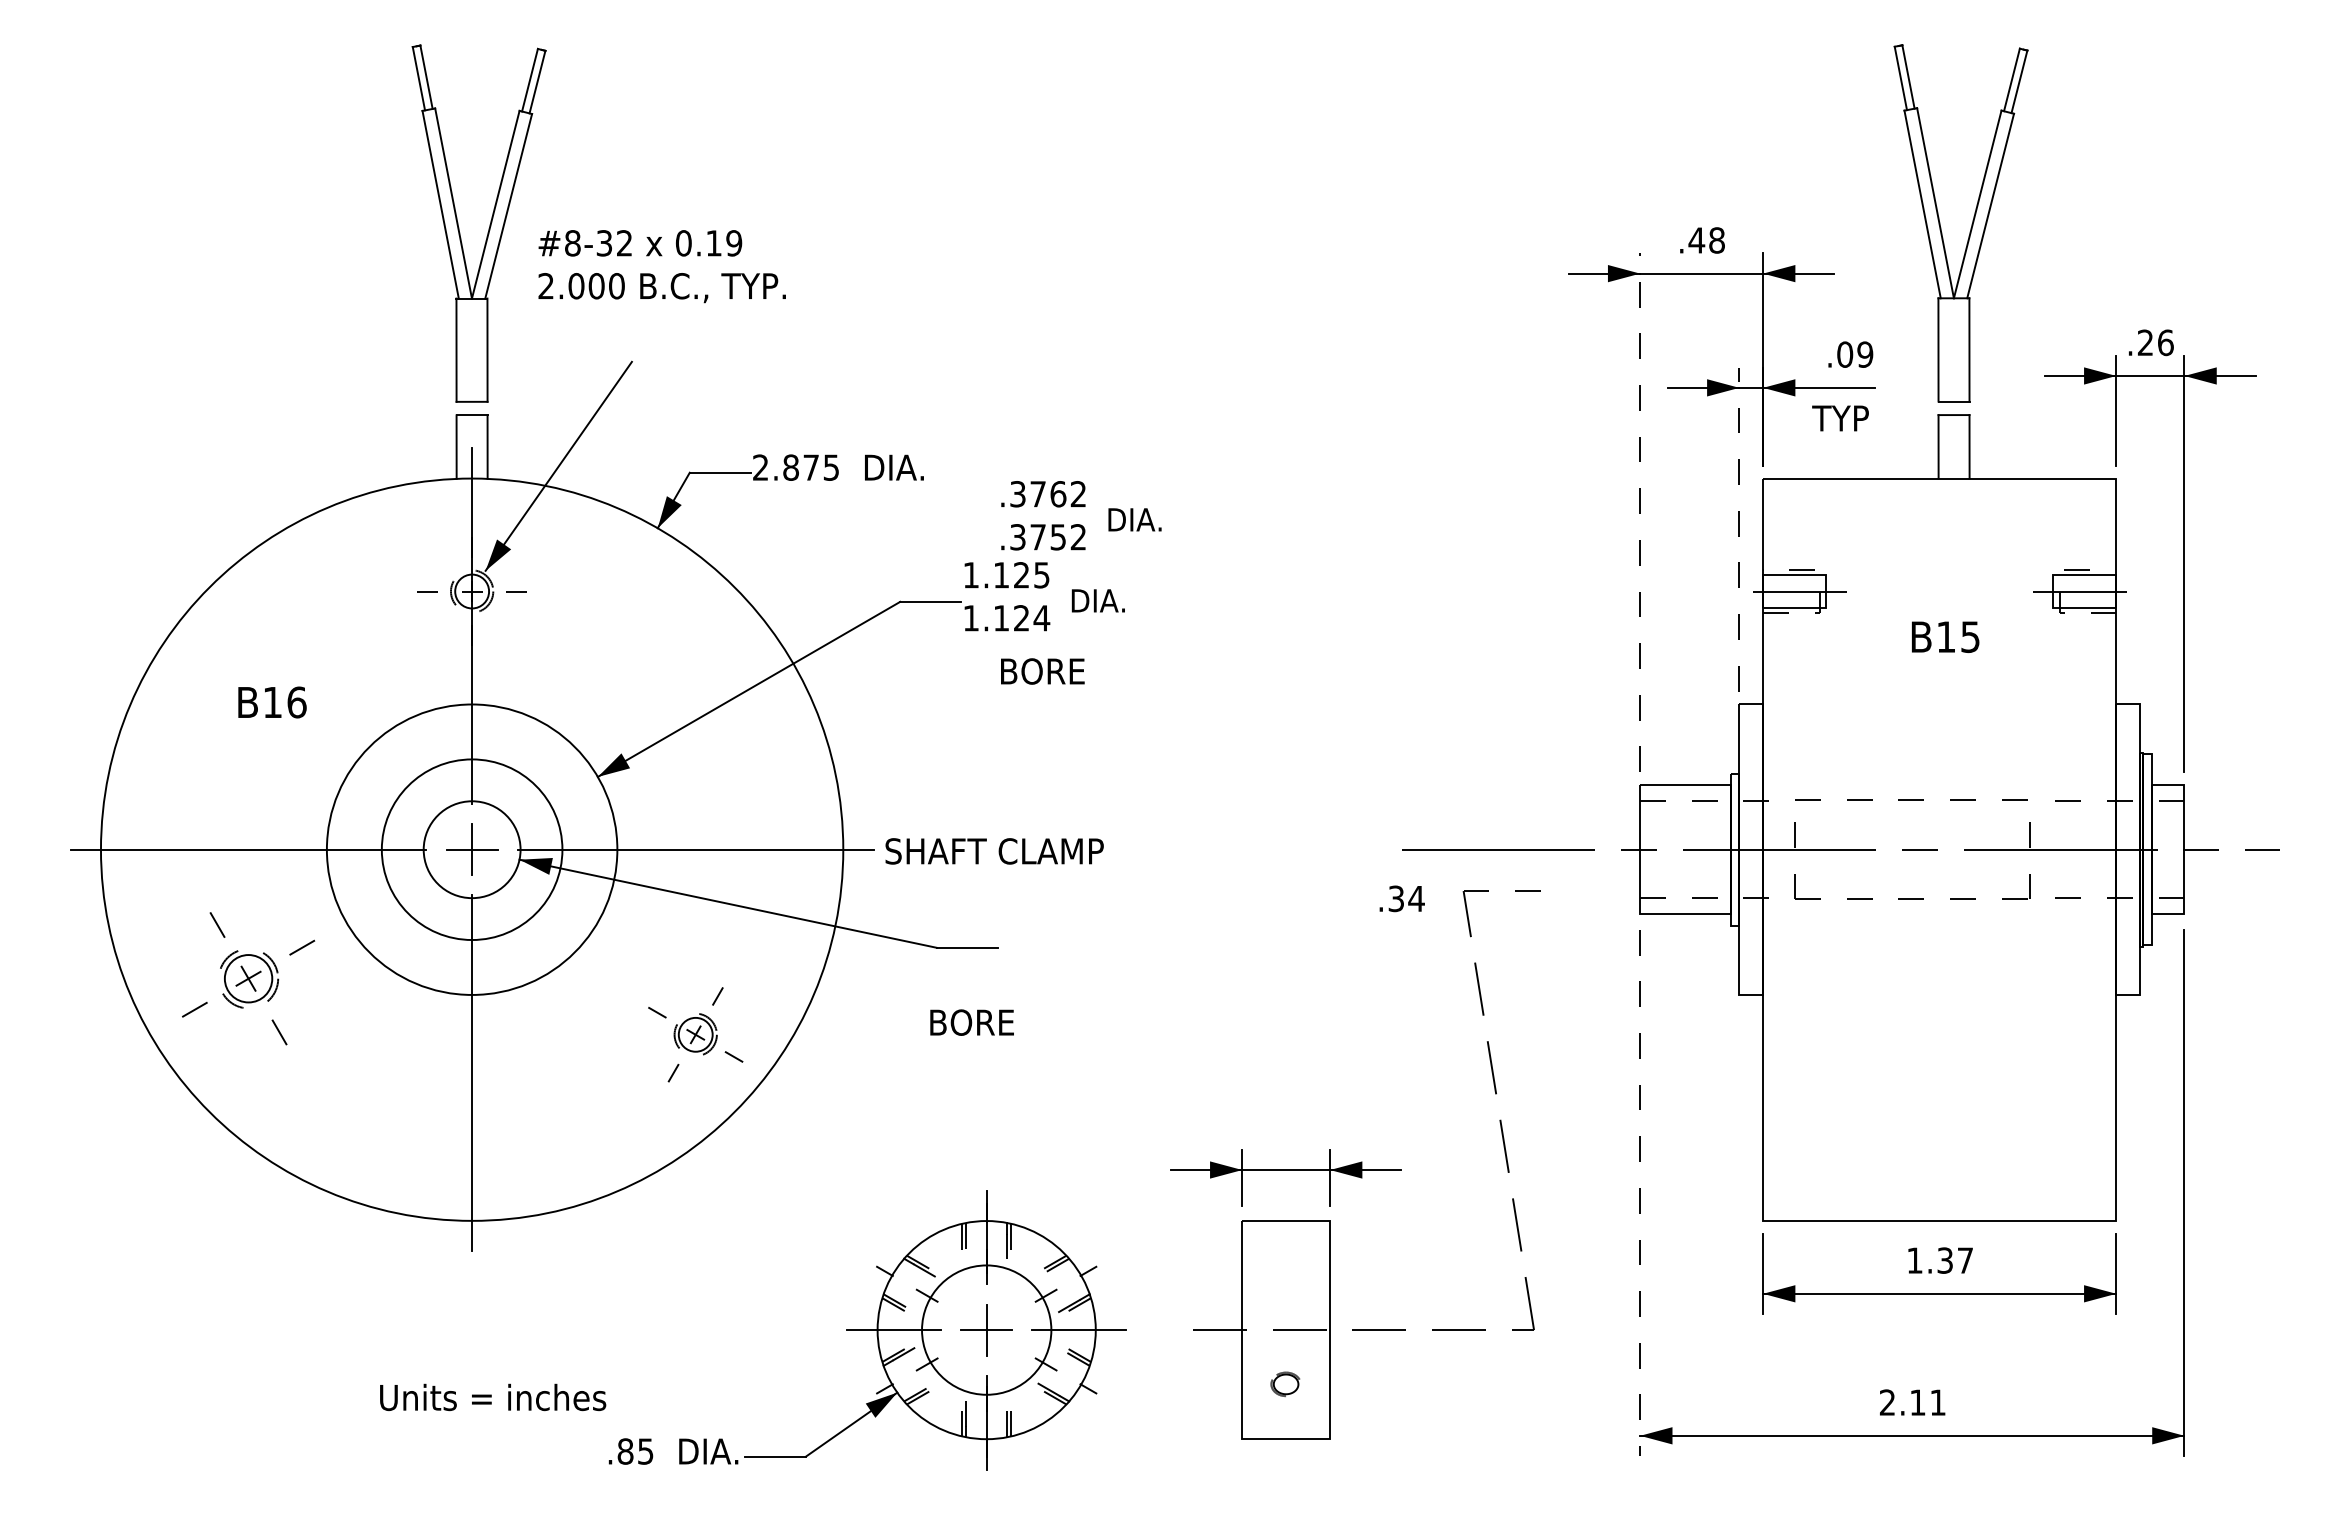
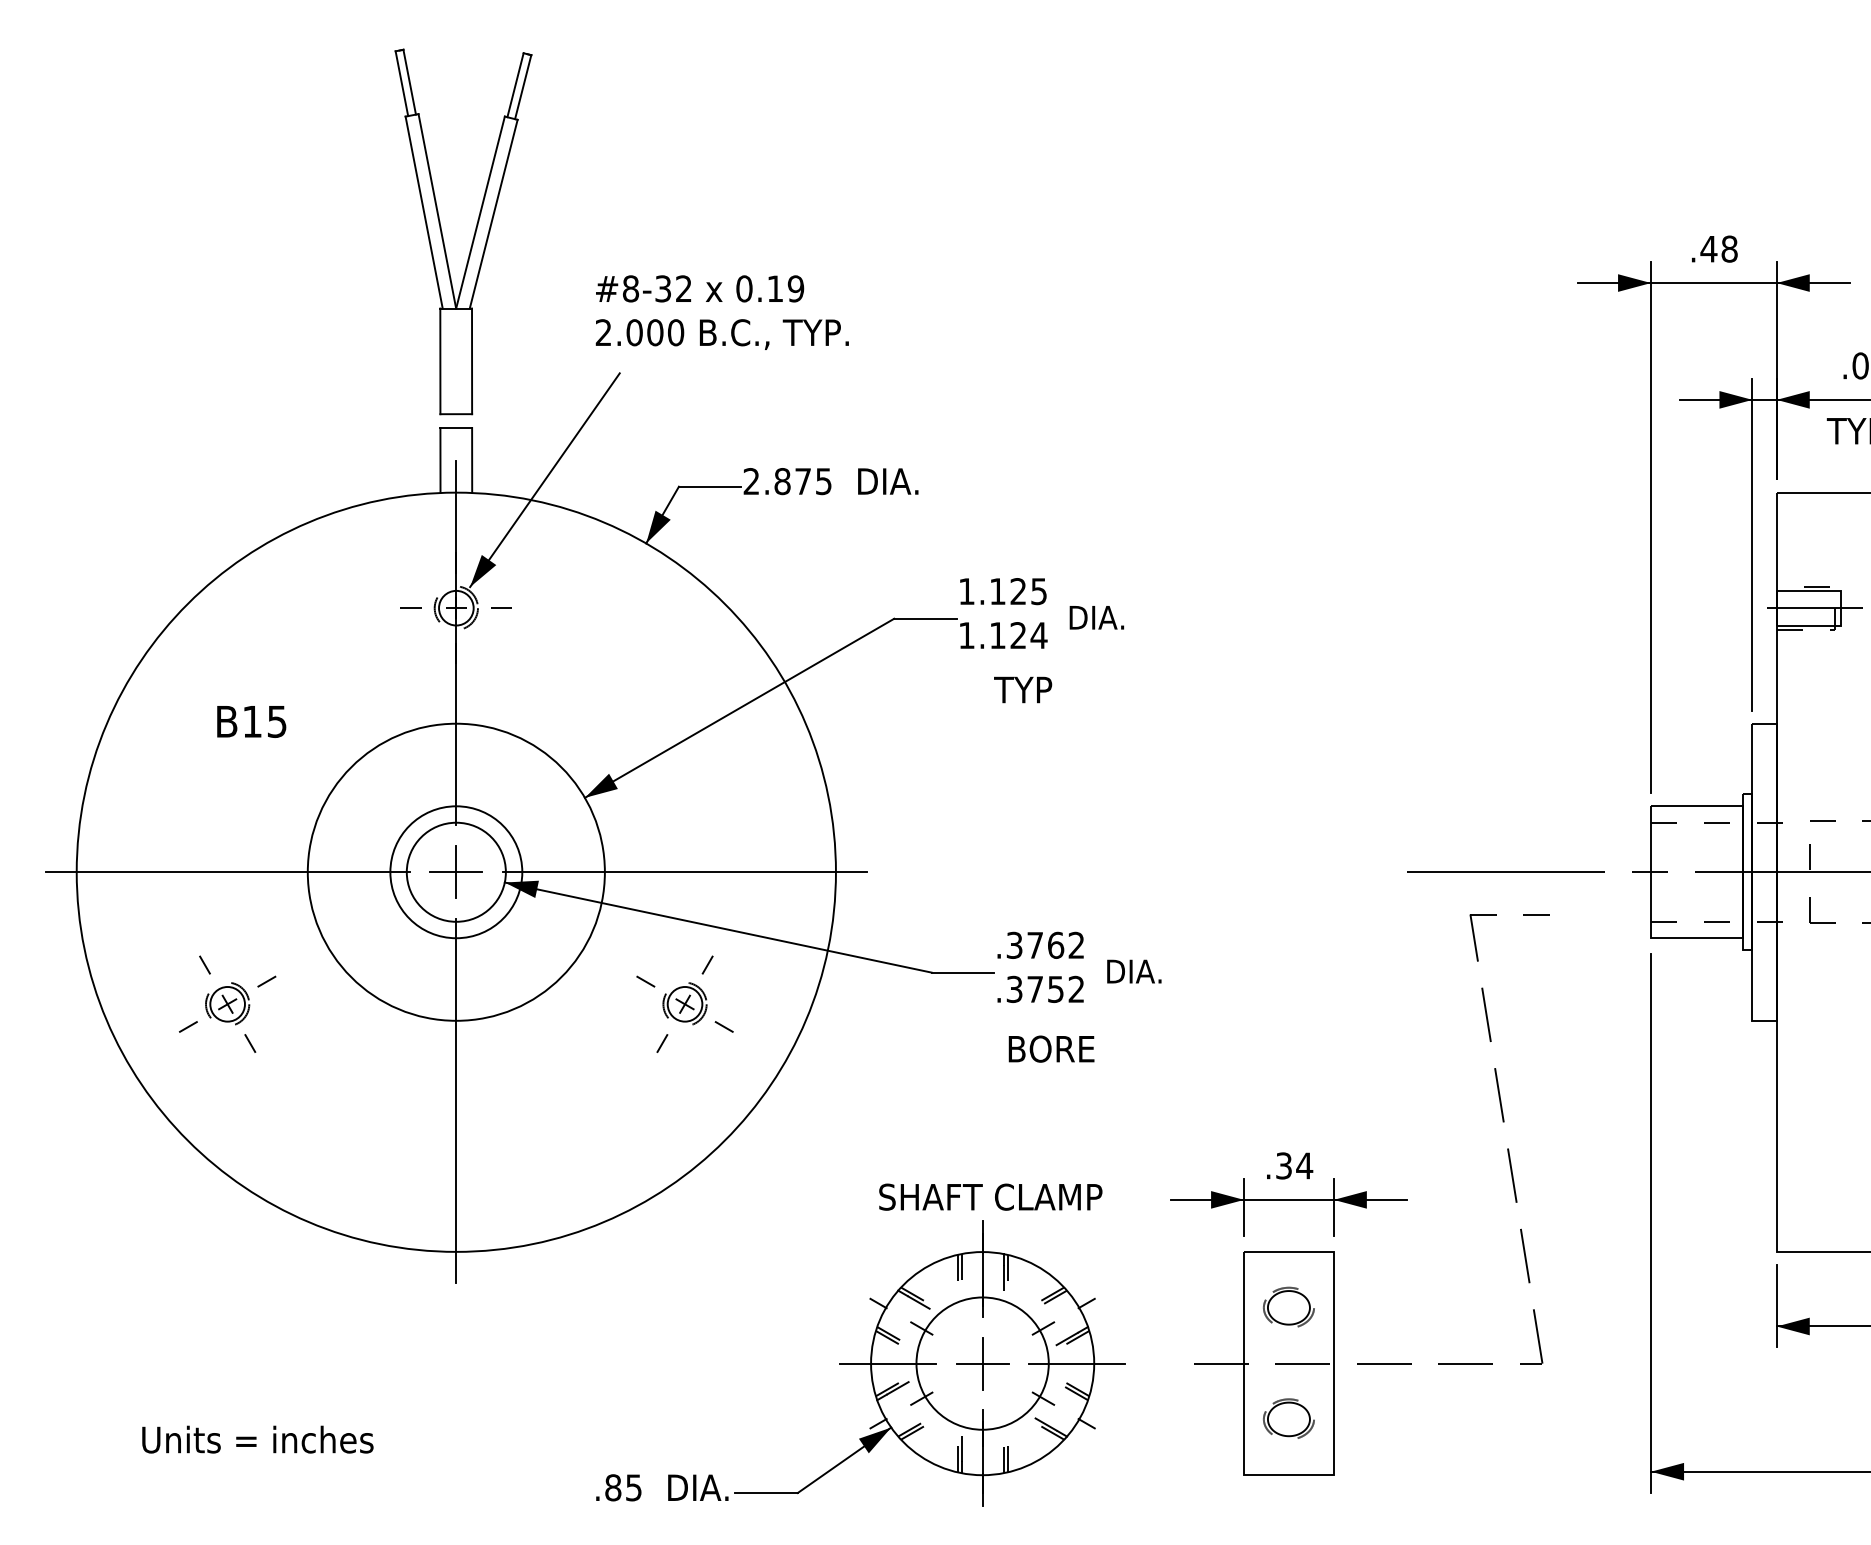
text: (661, 266) -> (721, 312), moved
line: (1640, 512) -> (1651, 527), dashed -> solid
text: (1081, 515) -> (1079, 967), moved
line: (1739, 529) -> (1752, 544), dashed -> solid
text: (1040, 671) -> (1037, 689), BORE -> TYP
text: (296, 702) -> (276, 721), B16 -> B15
circle: (471, 849) -> (455, 872), size x0.71
text: (994, 851) -> (990, 1197), moved
text: (1401, 898) -> (1289, 1165), moved
part: (248, 978) -> (227, 1003), size x0.71
text: (971, 1022) -> (1050, 1048), moved
part: (695, 1034) -> (684, 1003), moved
line: (1640, 1193) -> (1651, 1223), dashed -> solid
part: (1285, 1274) -> (1288, 1306), added
part: (1285, 1383) -> (1288, 1418), size x1.67
text: (493, 1397) -> (258, 1439), moved

